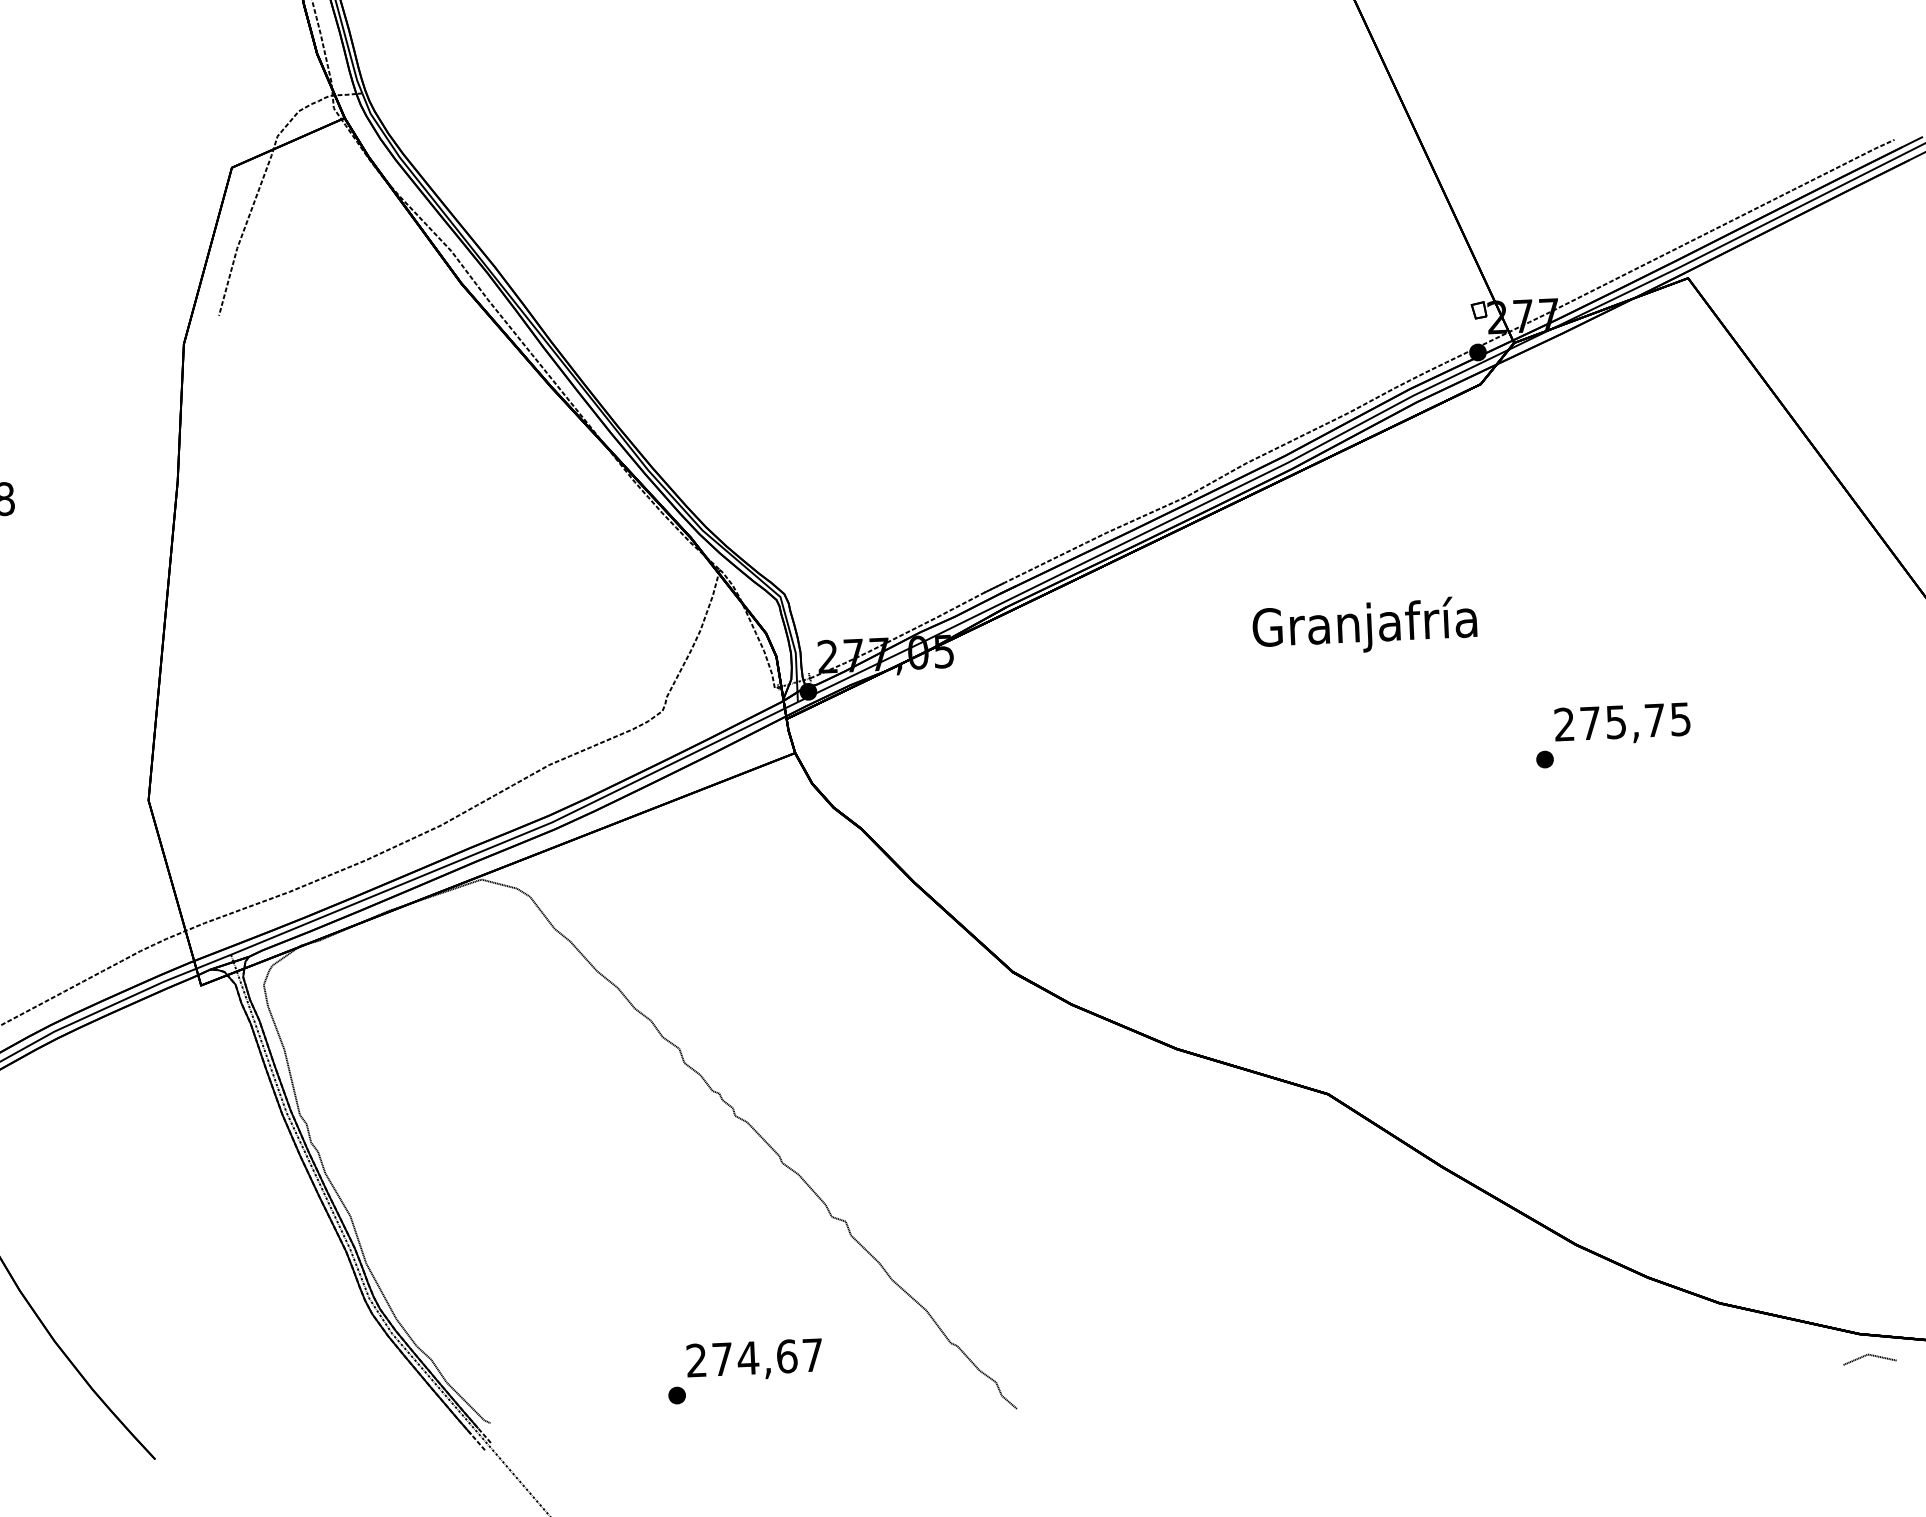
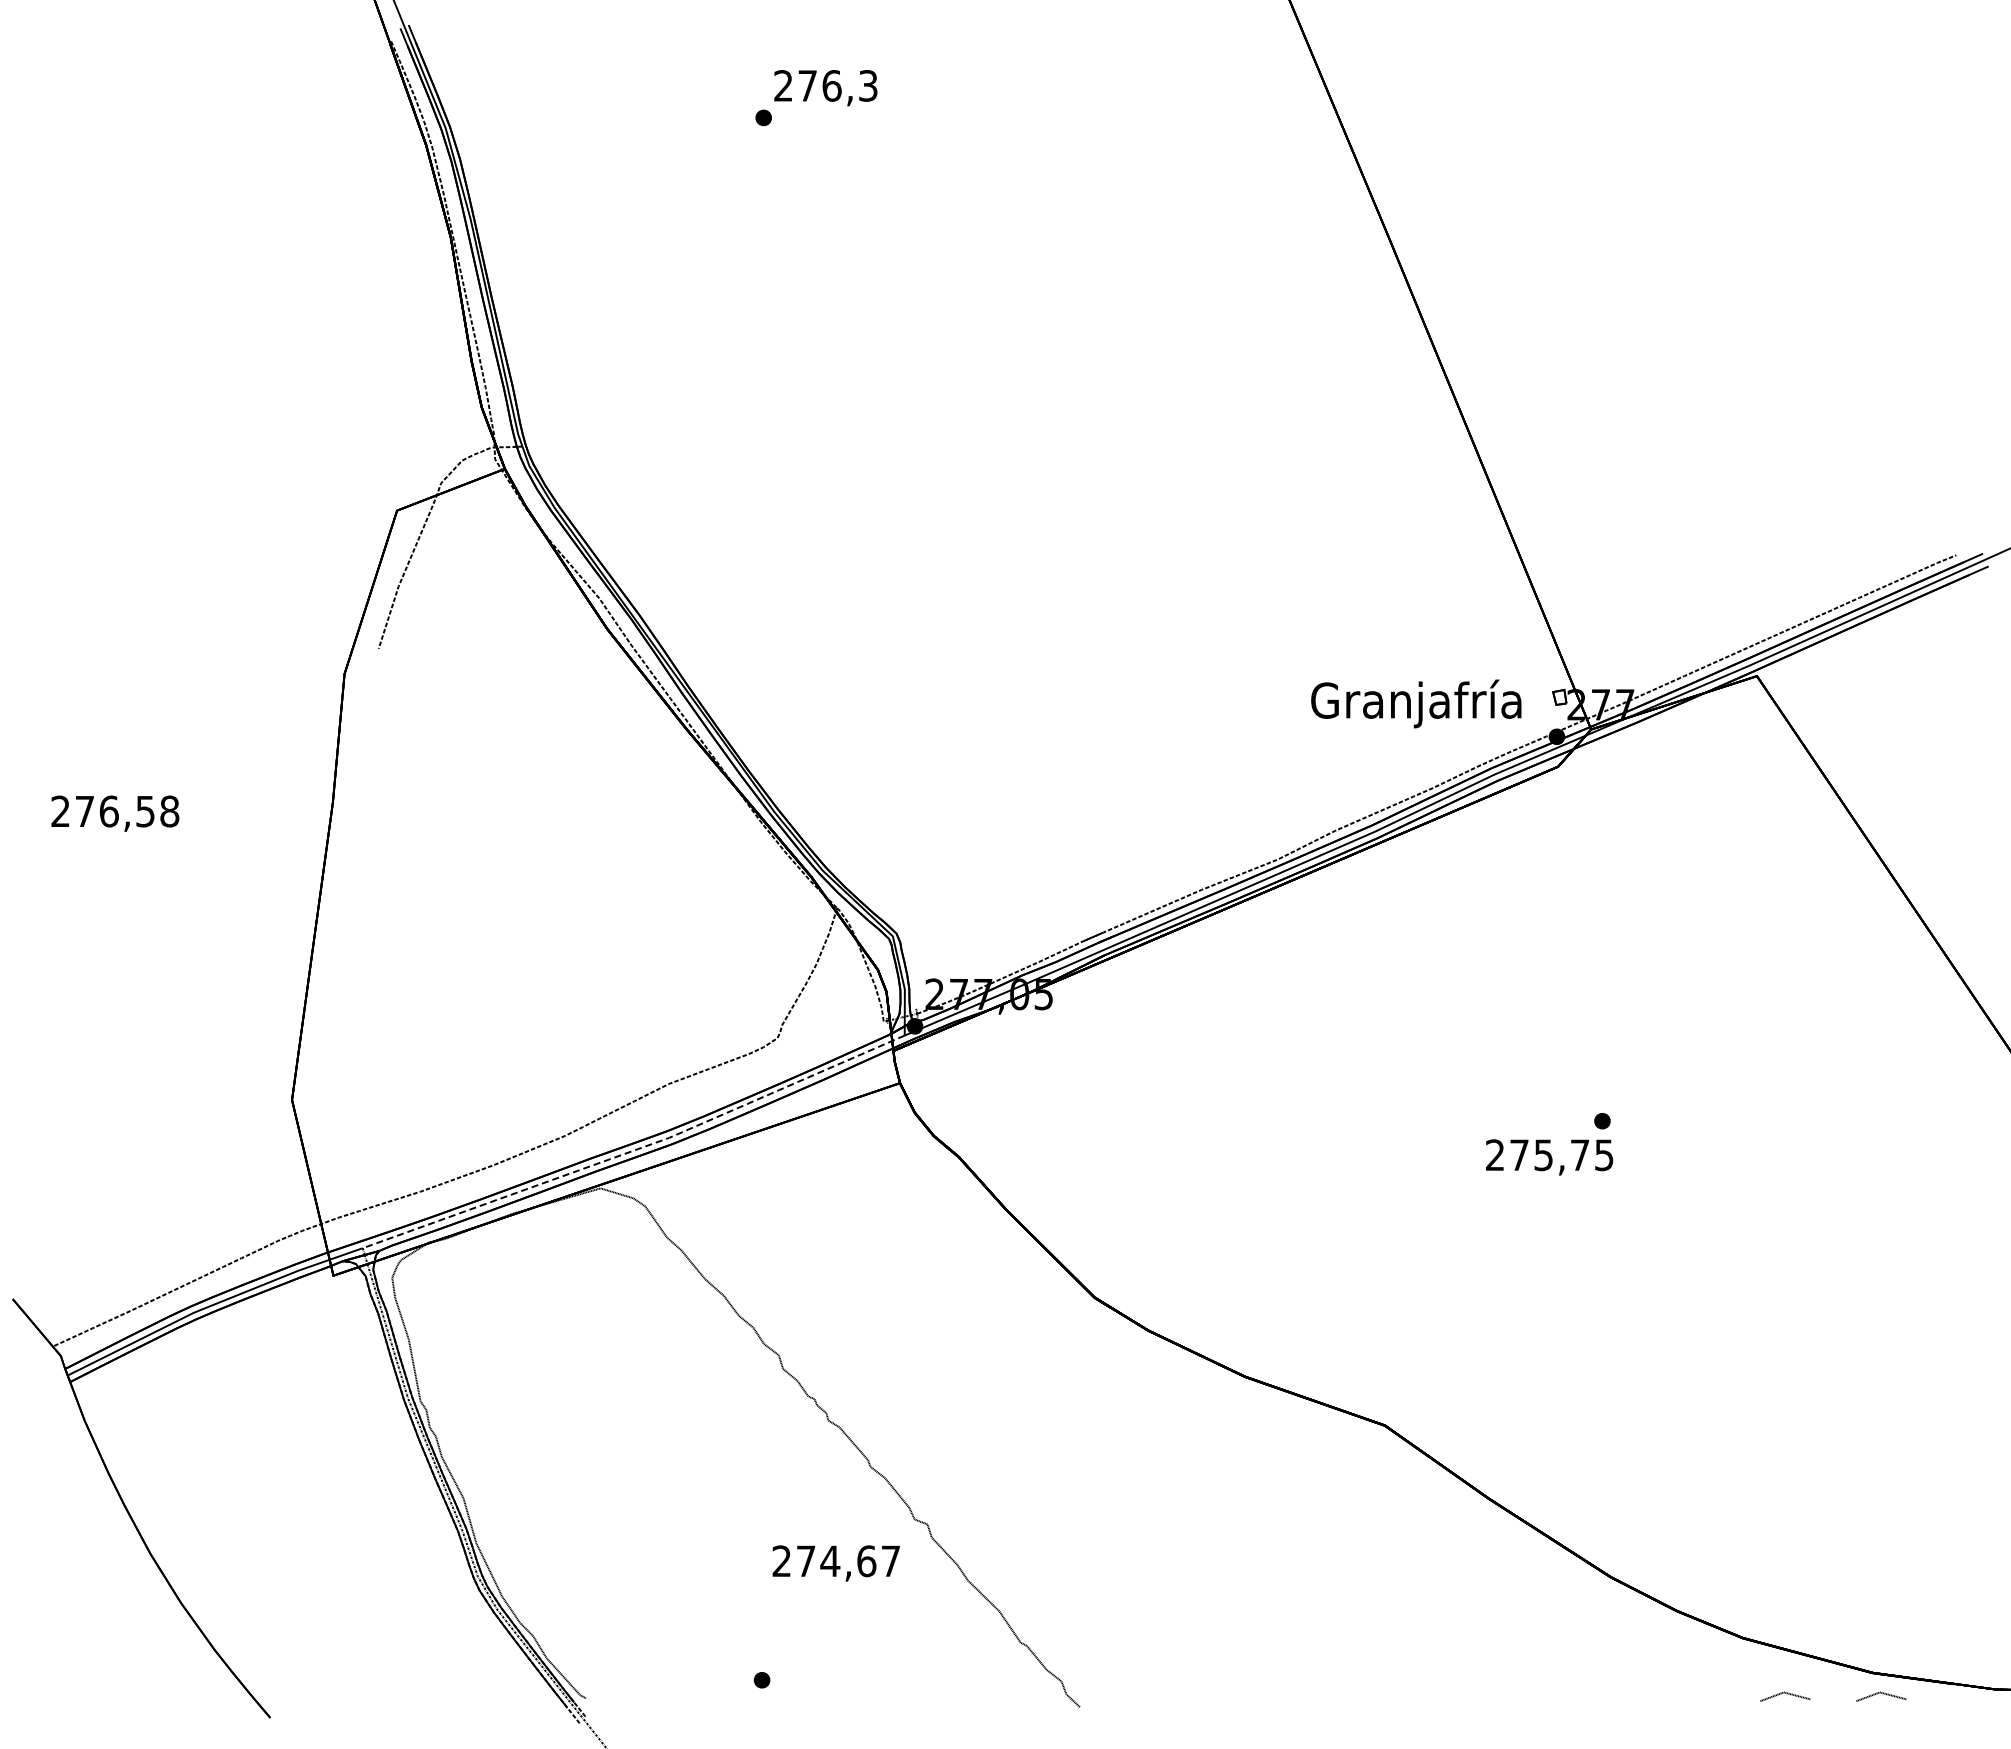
text: (1365, 626) -> (1416, 703), moved
text: (1622, 724) -> (1549, 1157), moved
line: (518, 836) -> (637, 1149), solid -> dashed
text: (753, 1360) -> (835, 1563), moved
line: (1769, 1361) -> (1787, 1694), added

